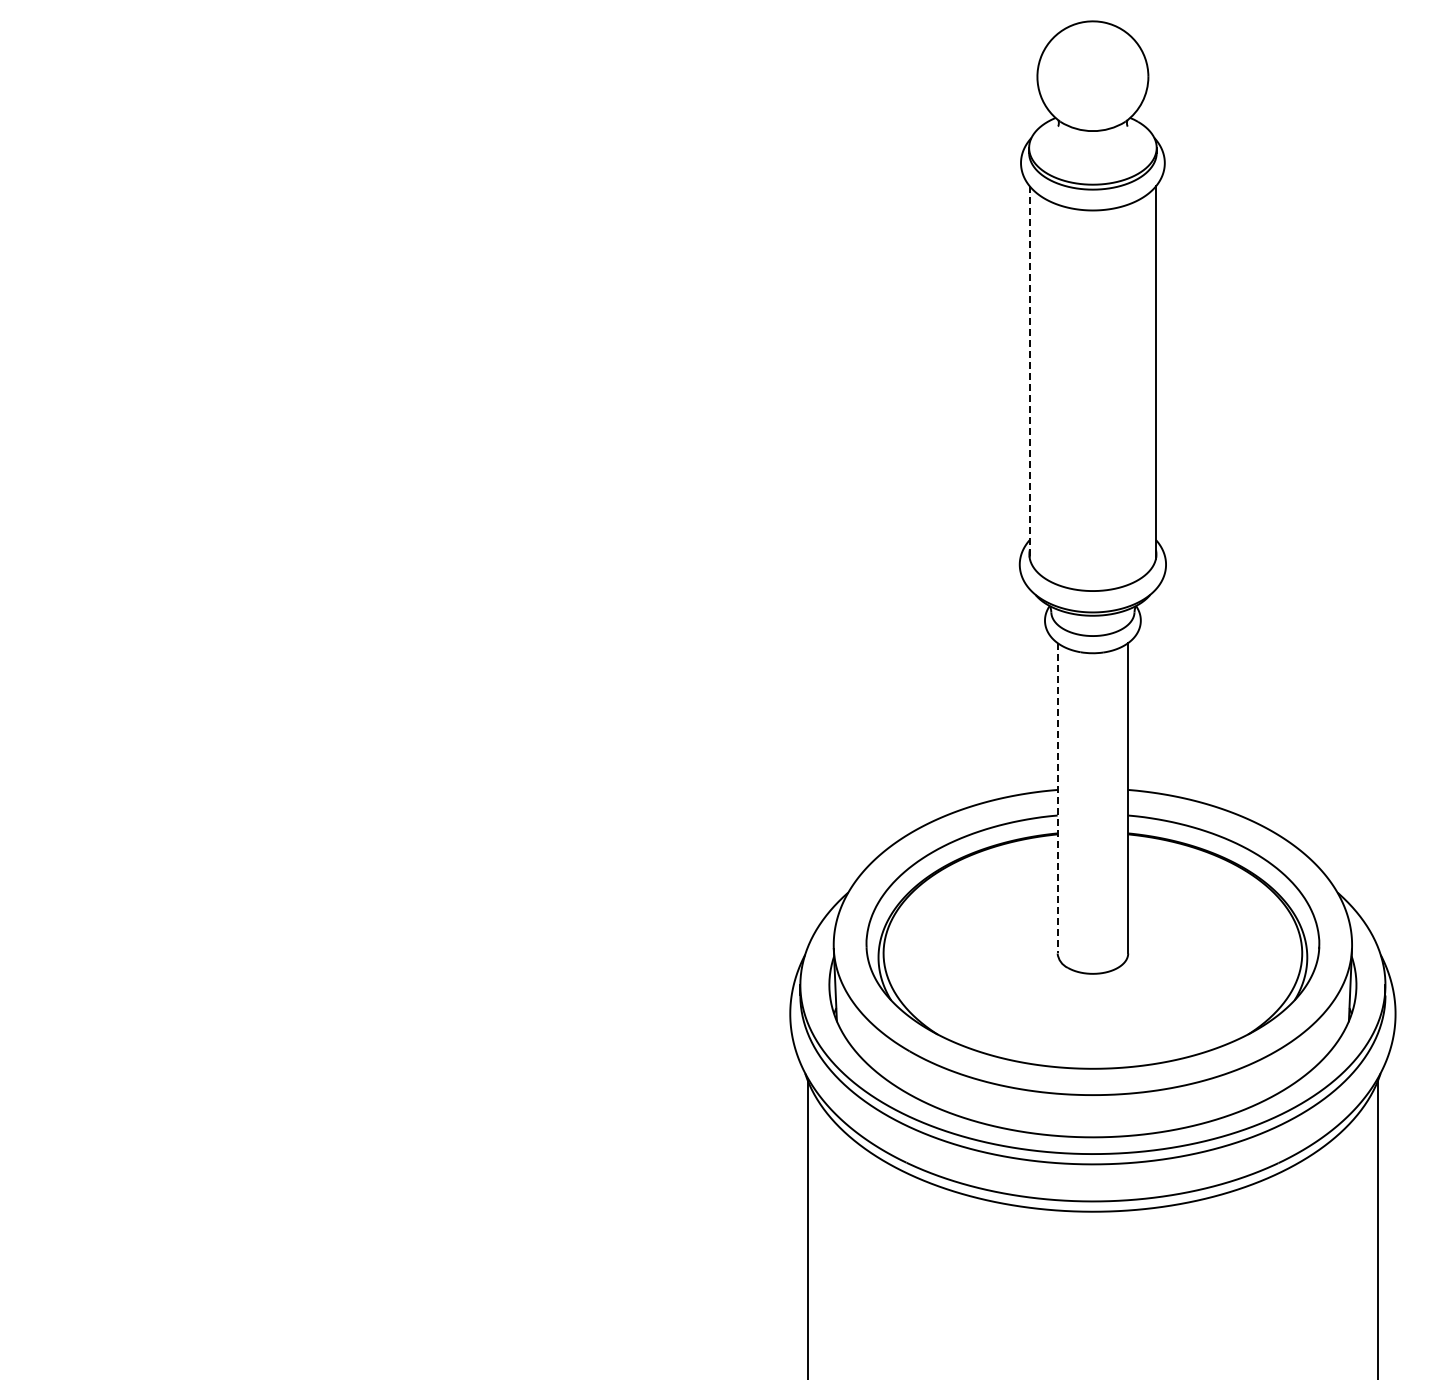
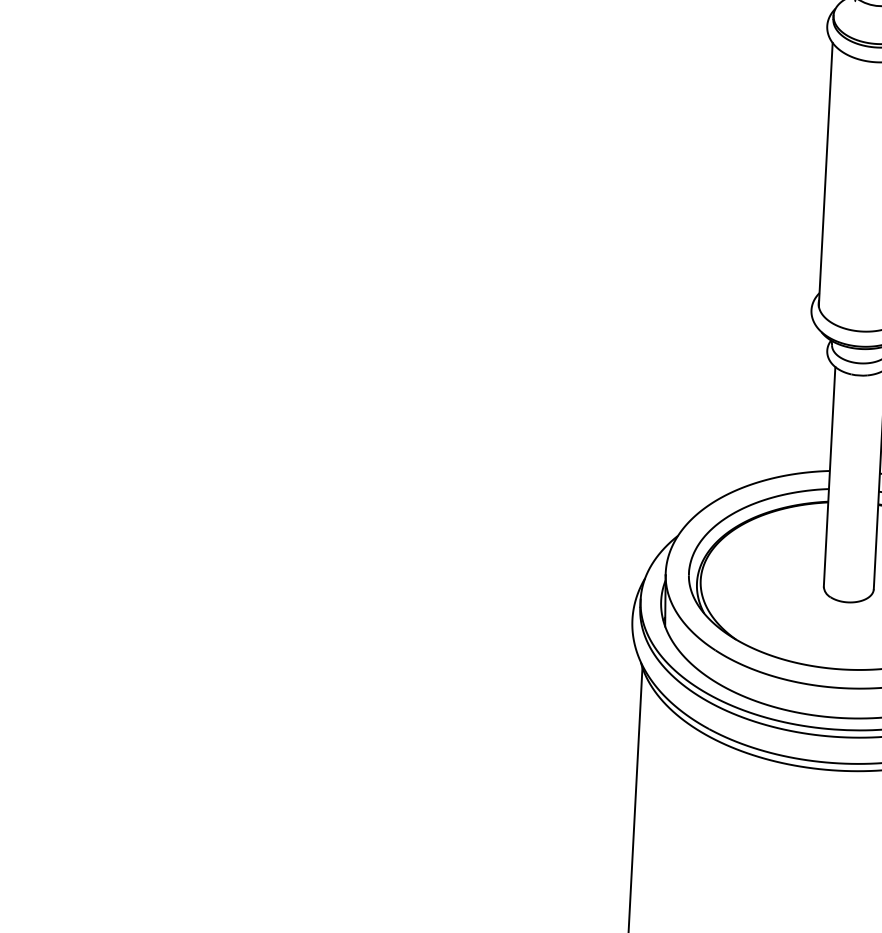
line: (1029, 373) -> (825, 175), dashed -> solid
line: (1057, 798) -> (829, 477), dashed -> solid

